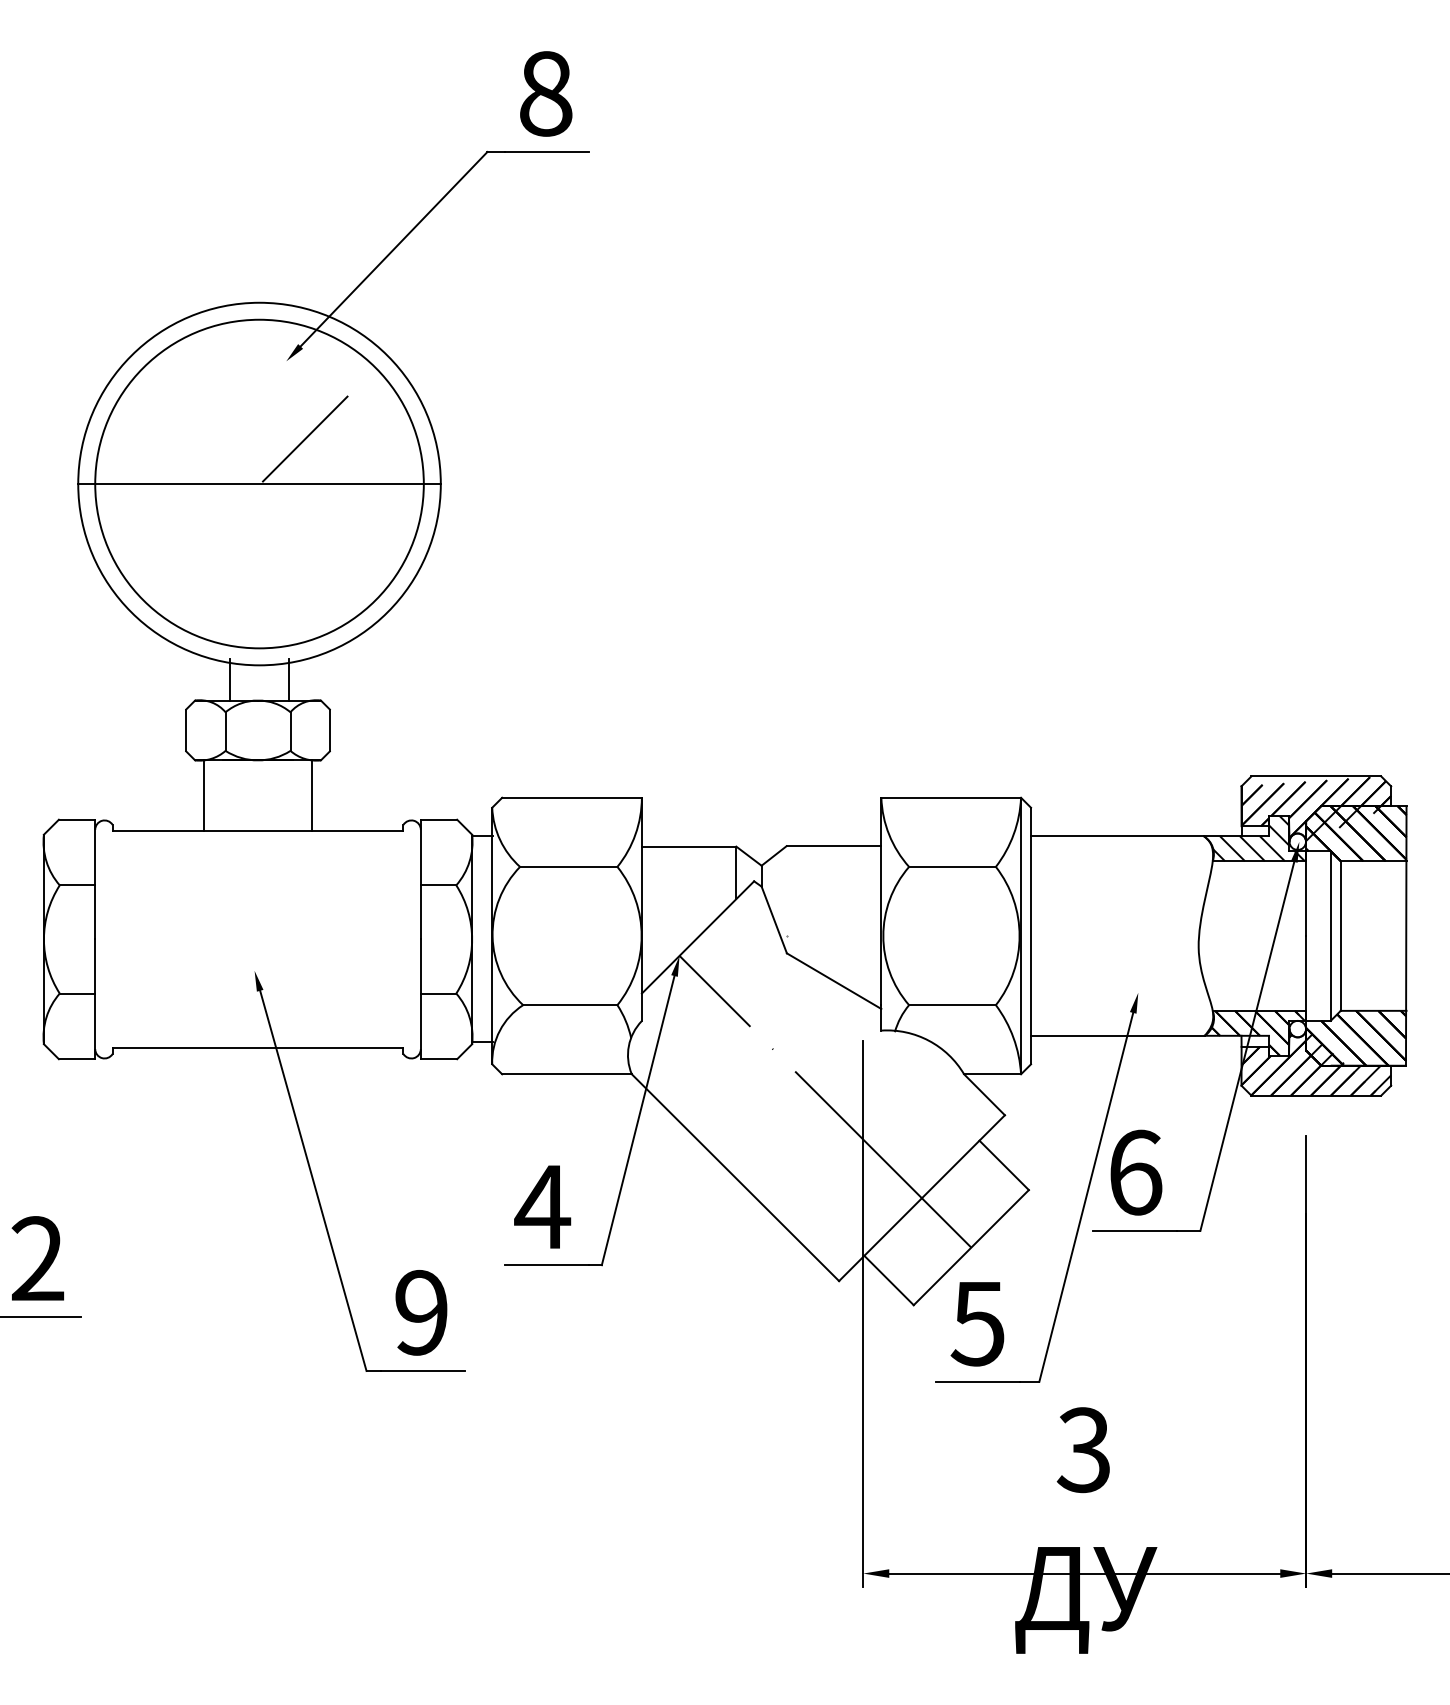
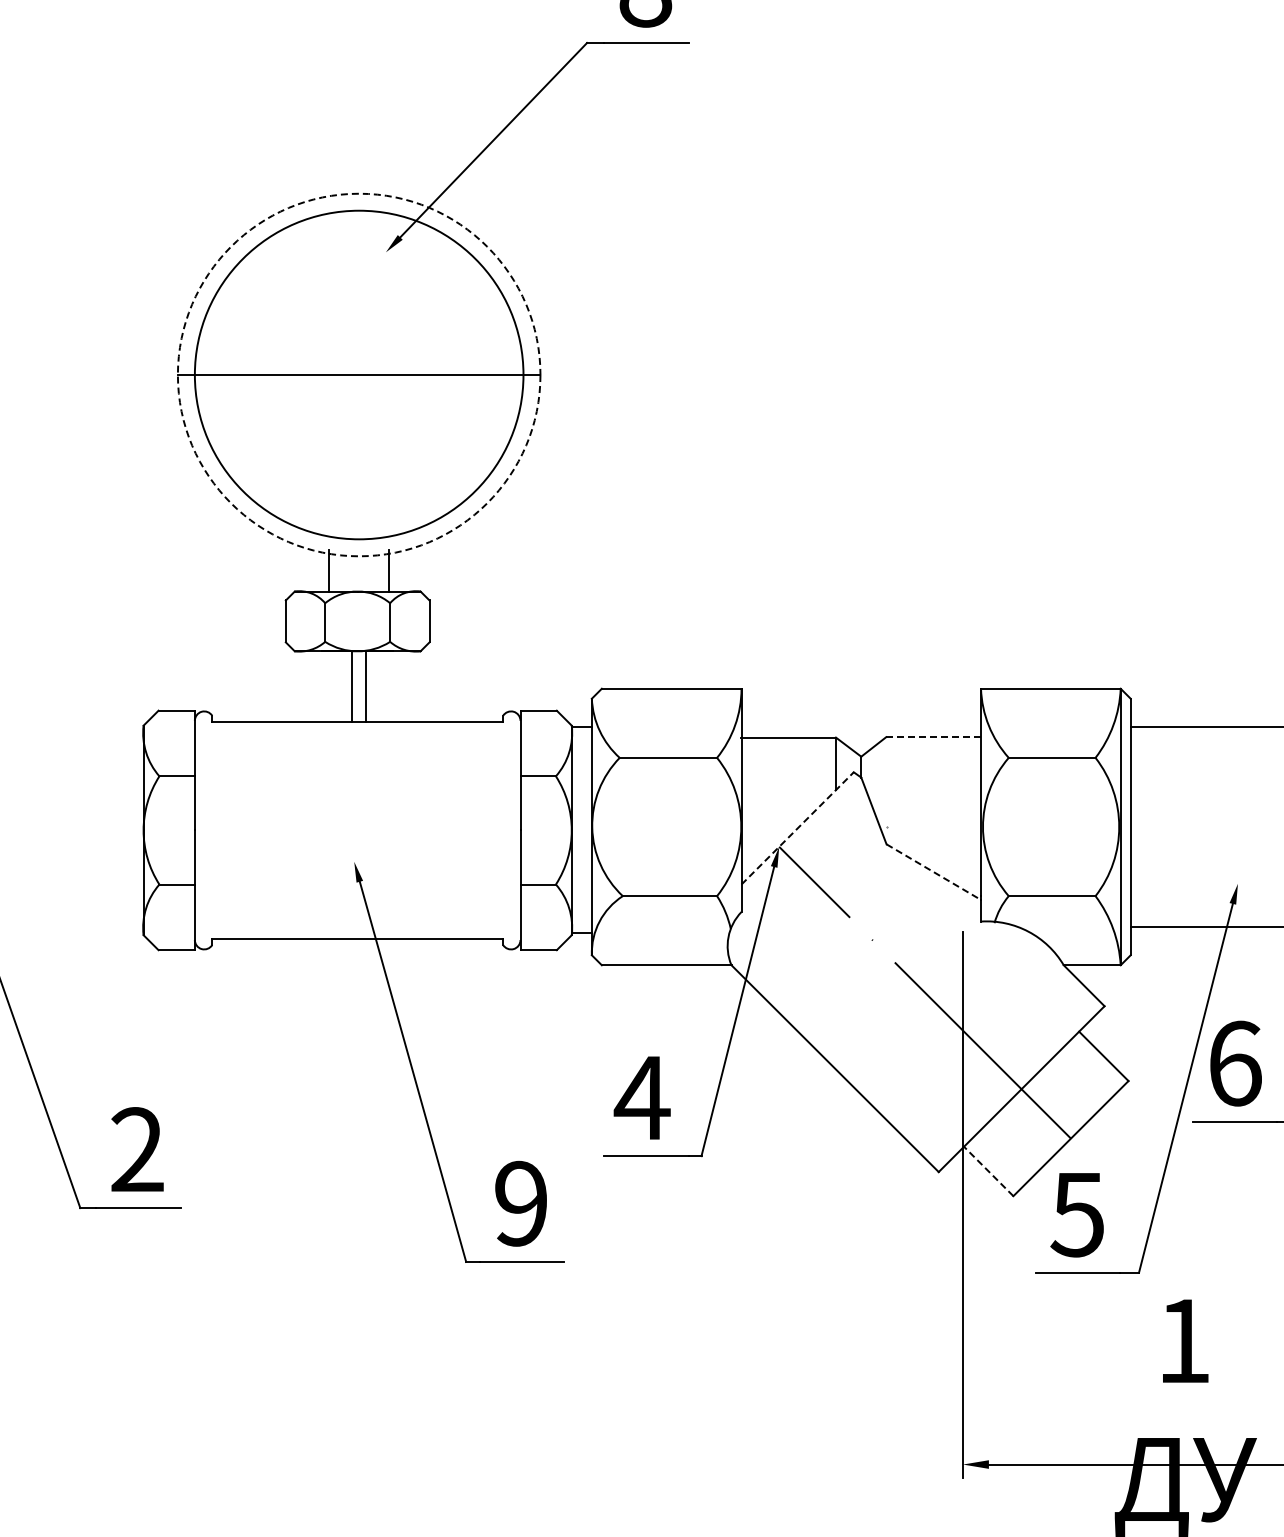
line: (305, 438) -> (405, 329), removed
circle: (259, 483) -> (359, 374), solid -> dashed
line: (204, 795) -> (366, 686), moved
line: (312, 795) -> (352, 686), moved
line: (833, 846) -> (933, 737), solid -> dashed
line: (698, 937) -> (798, 828), solid -> dashed
line: (834, 981) -> (934, 872), solid -> dashed
line: (889, 1280) -> (989, 1171), solid -> dashed
text: (1082, 1450) -> (1182, 1341), 3 -> 1

